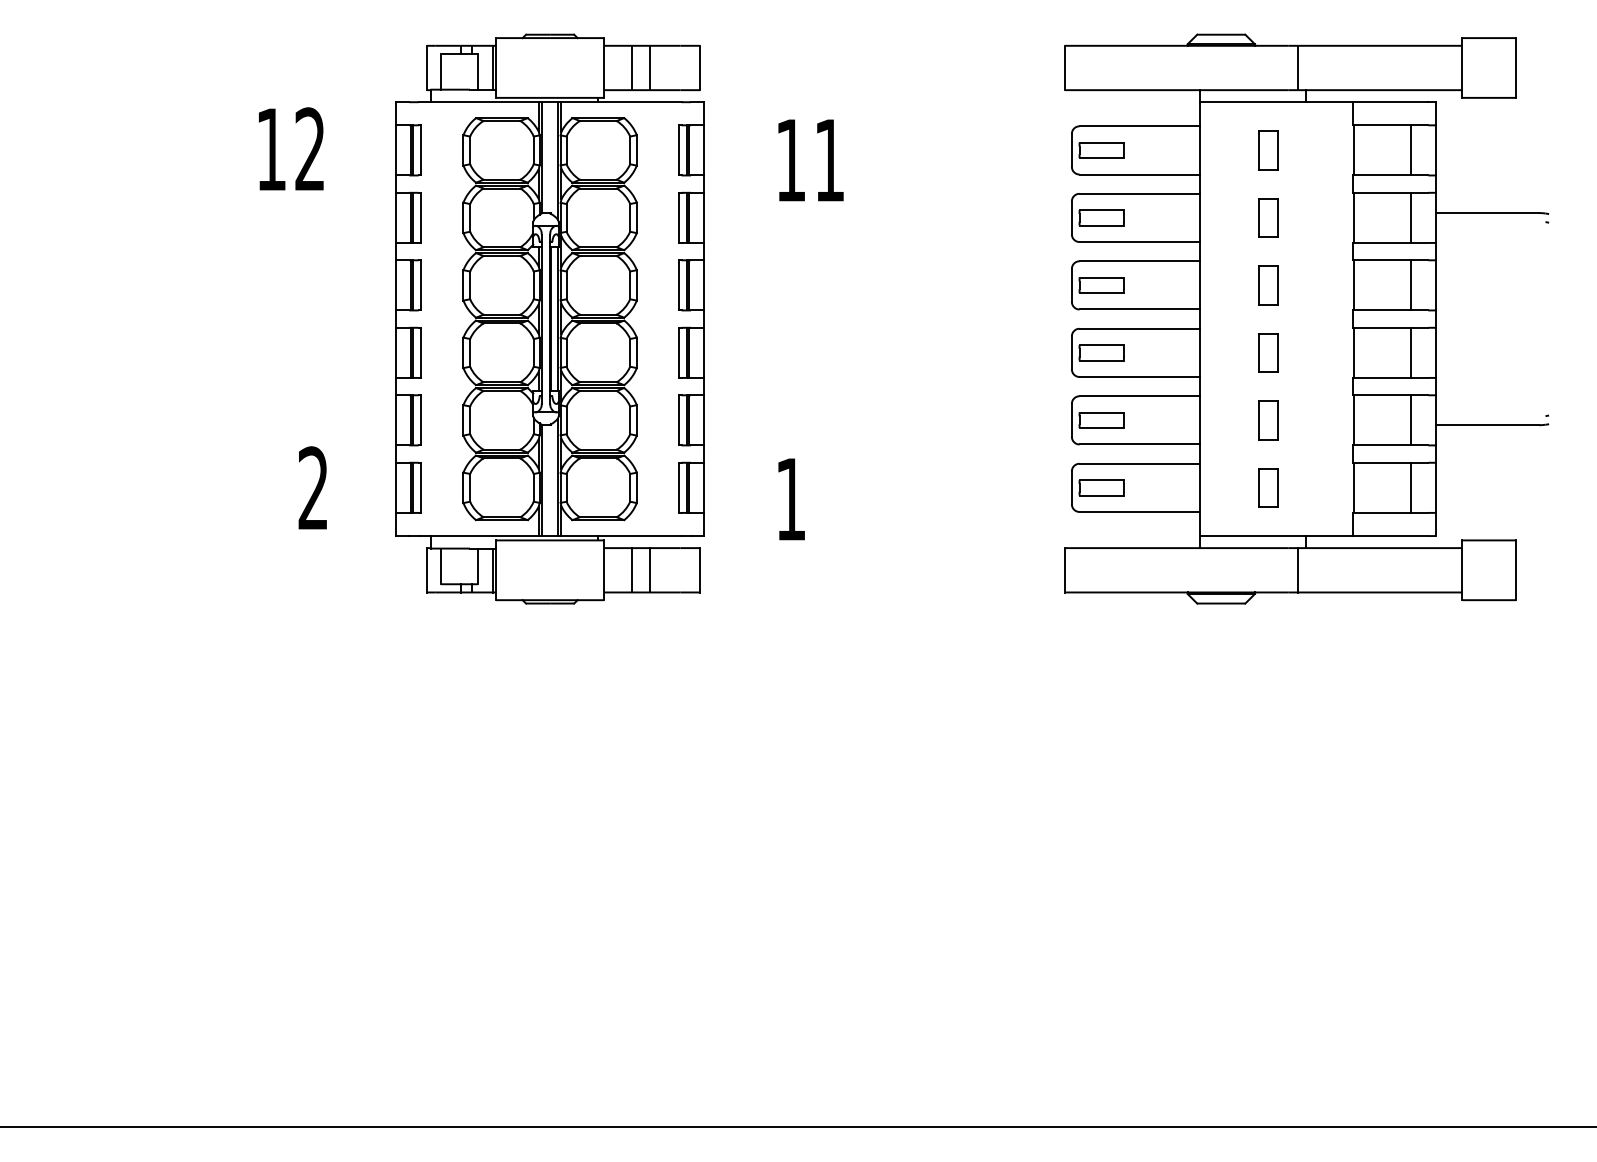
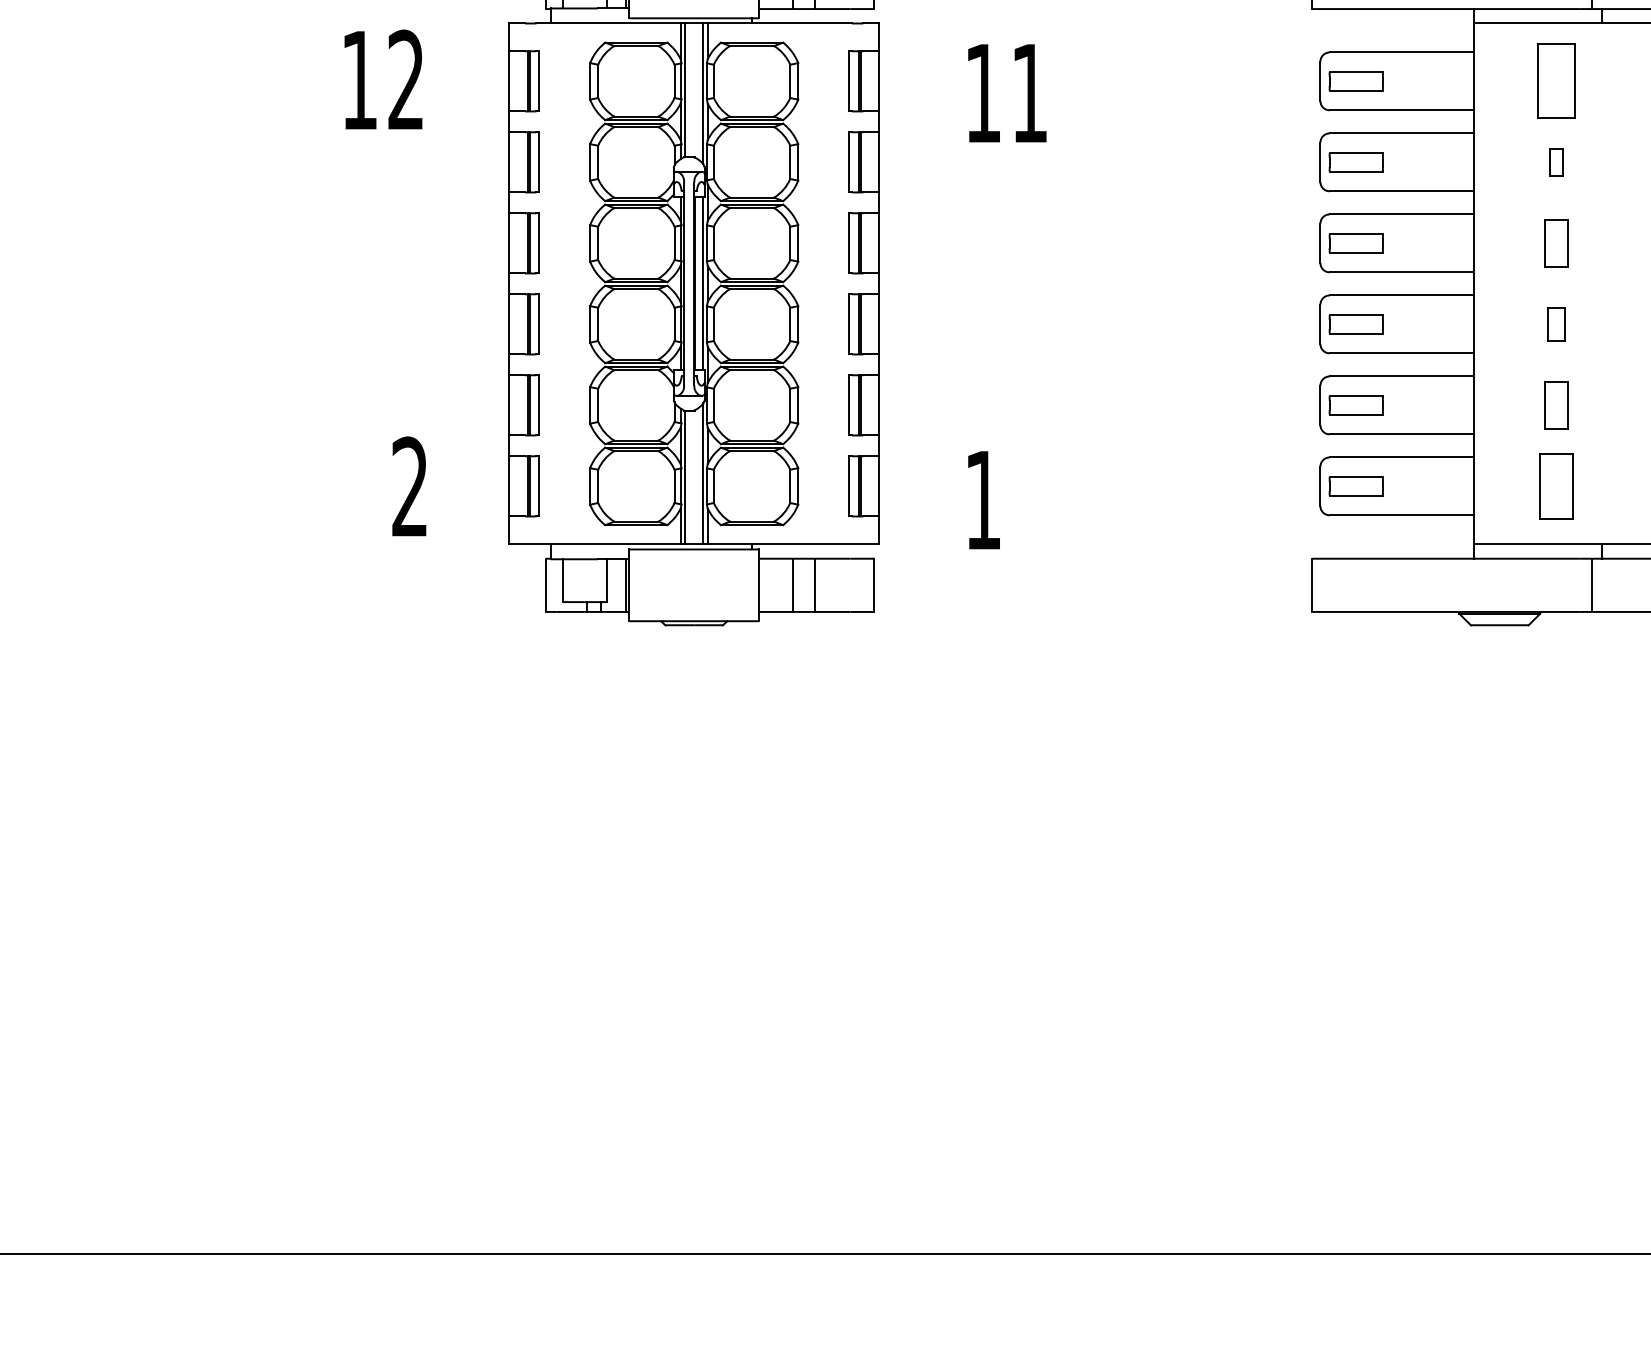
part: (1268, 150) -> (1556, 81), size x1.6
part: (1268, 217) -> (1556, 161), size x0.6
part: (1268, 352) -> (1556, 323), size x0.7
part: (1268, 487) -> (1556, 485), size x1.4

